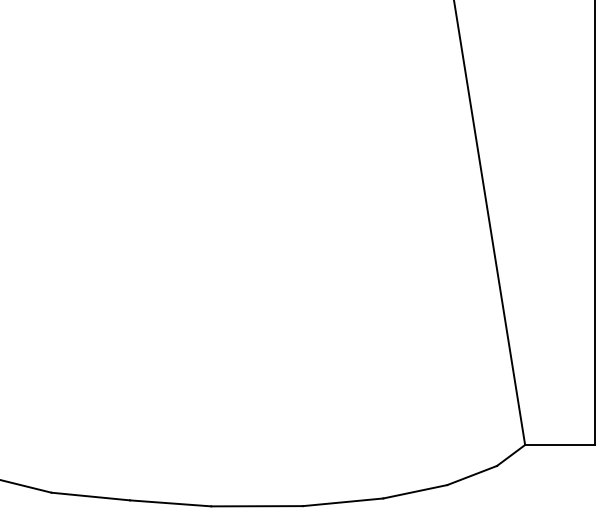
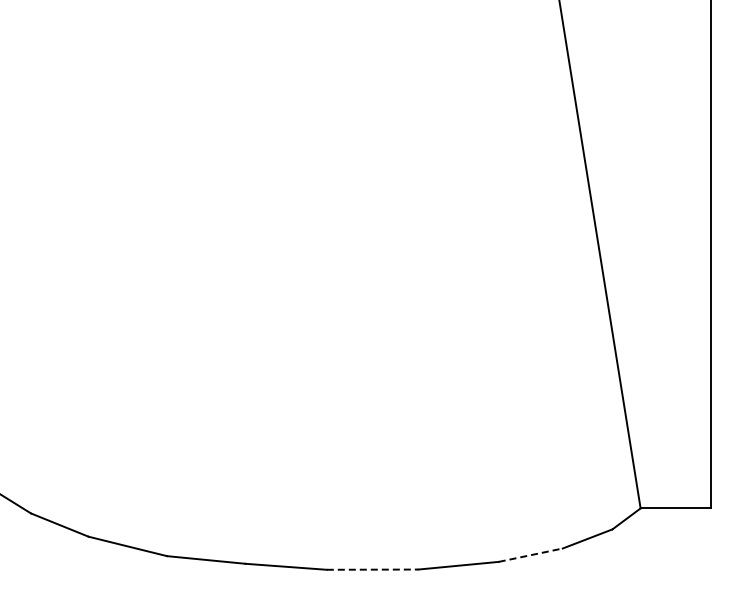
line: (415, 492) -> (530, 555), solid -> dashed
line: (257, 506) -> (372, 569), solid -> dashed

